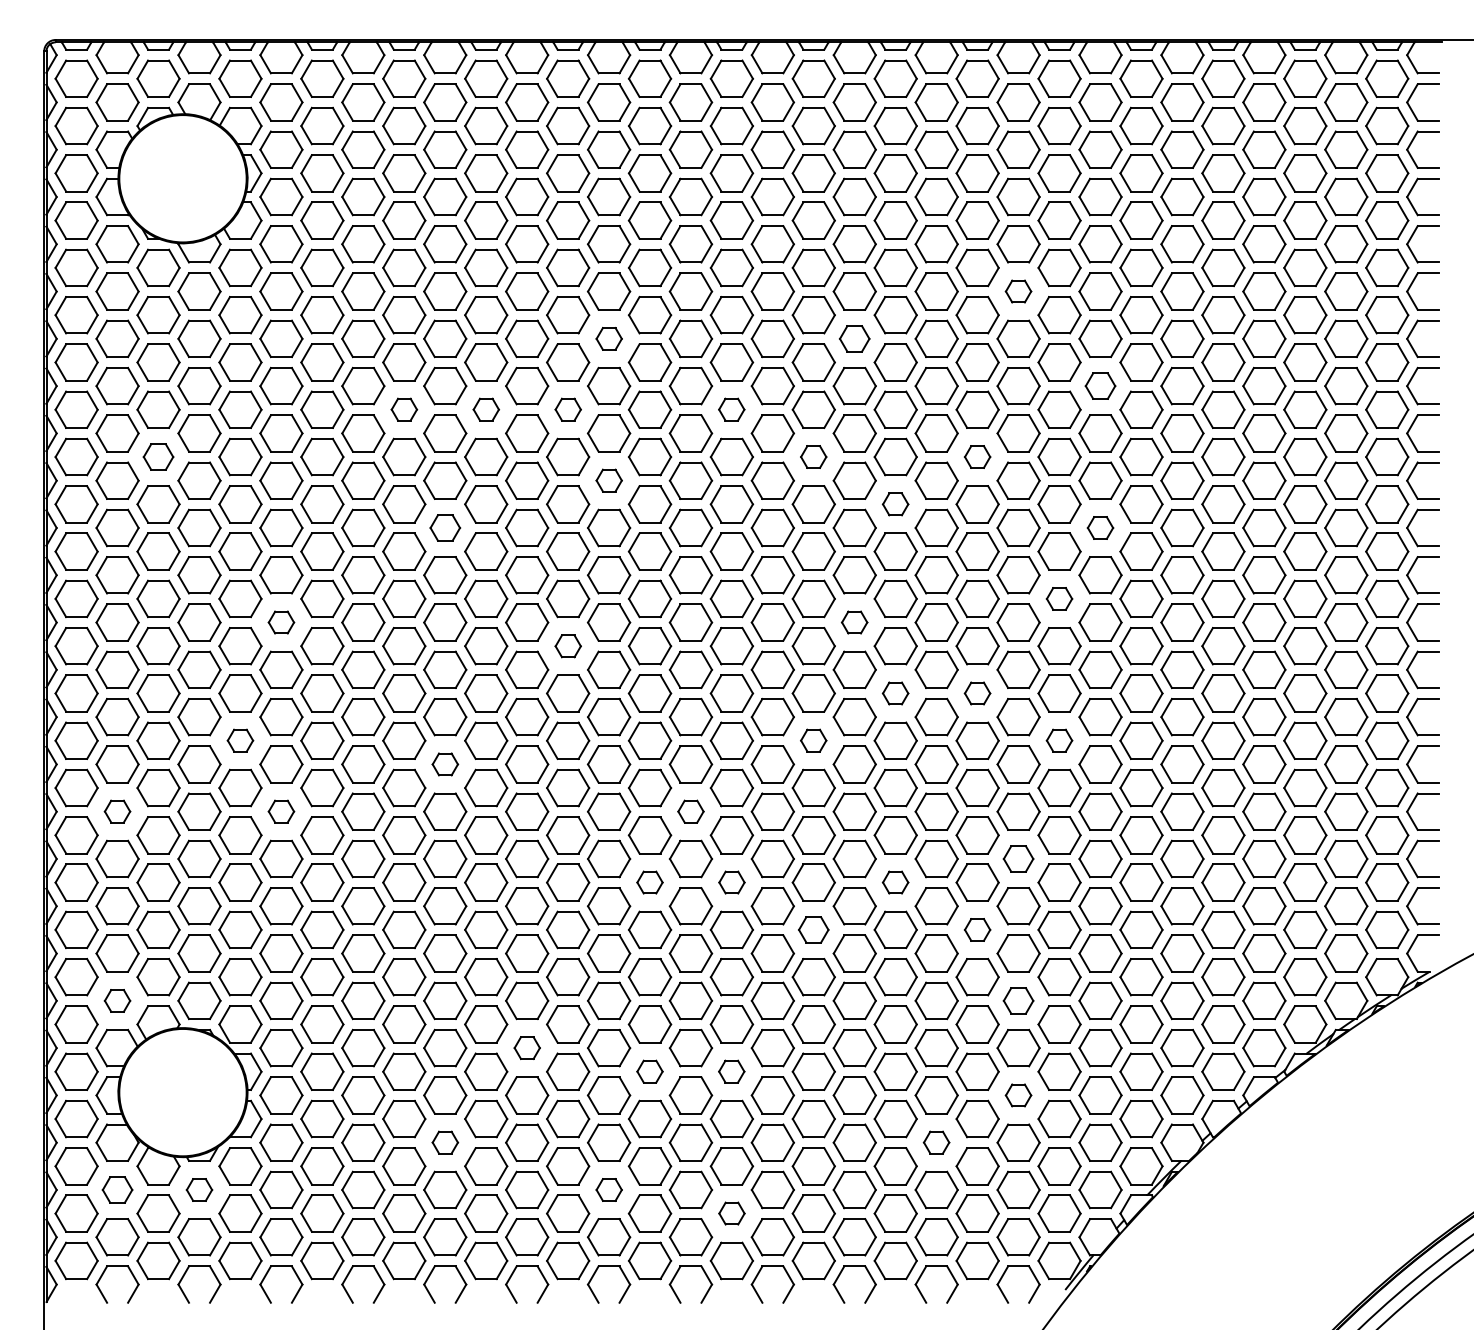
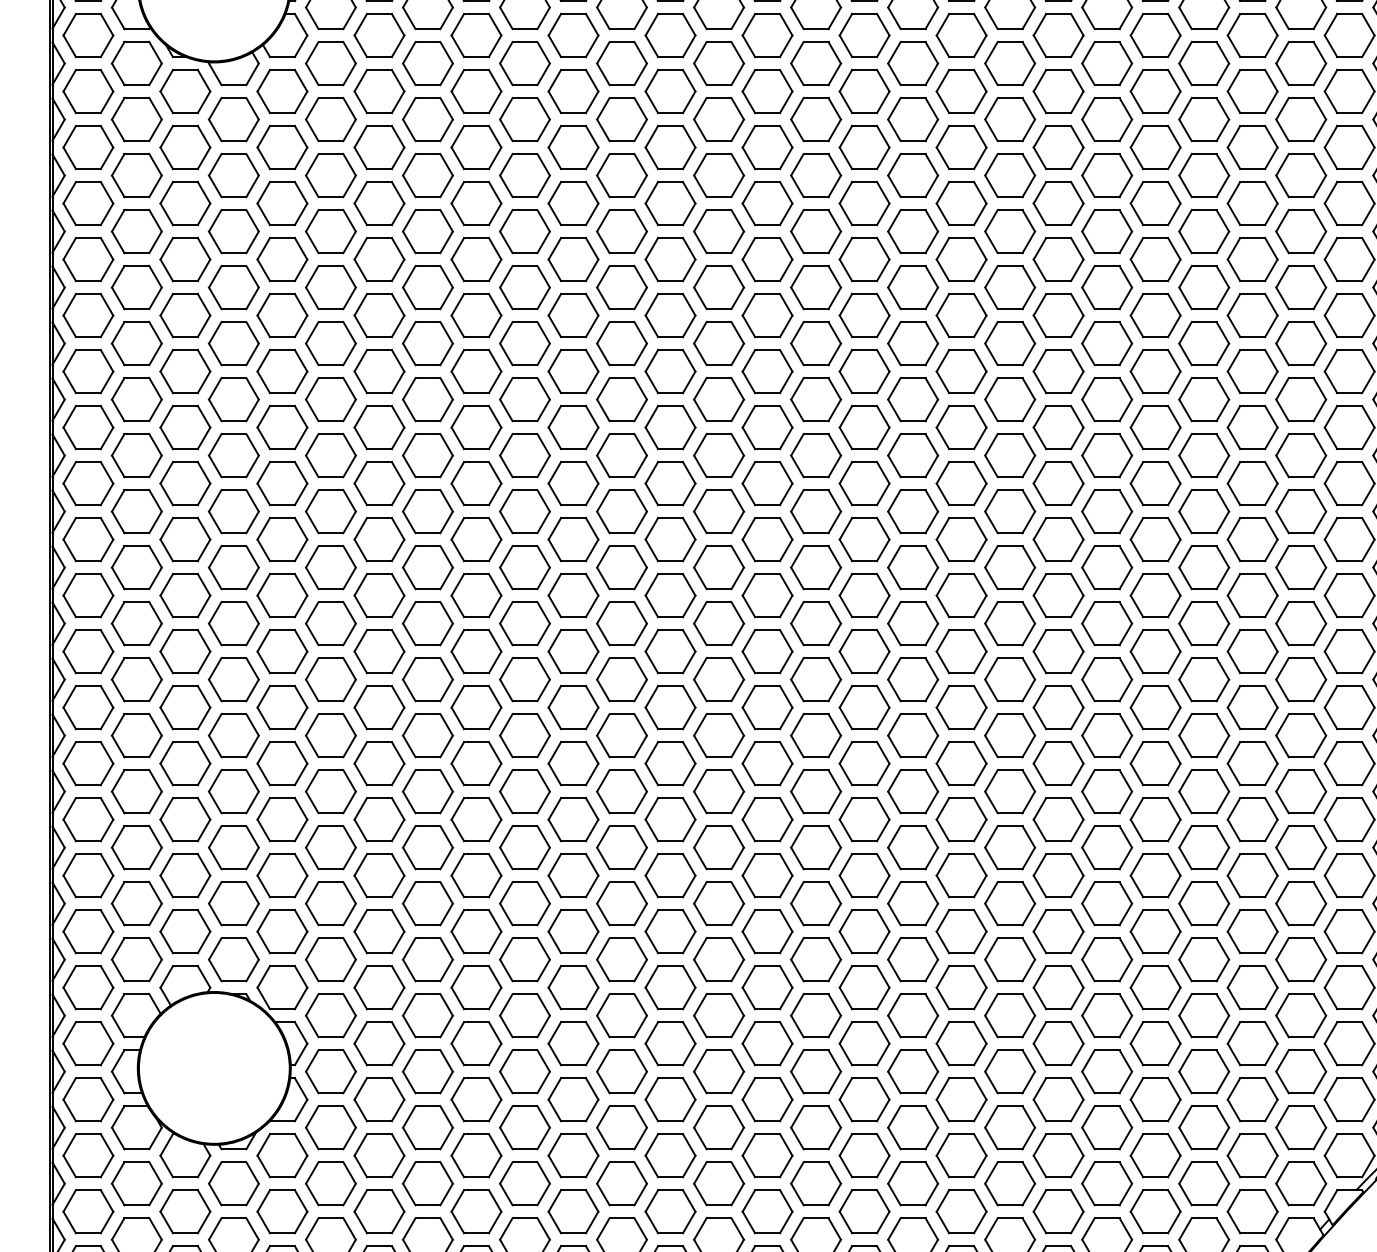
part: (1018, 291) -> (1204, 119), size x1.67
part: (609, 338) -> (719, 175), size x1.67
part: (854, 338) -> (1009, 175), size x1.43
part: (1100, 385) -> (1301, 230), size x1.43
part: (404, 409) -> (476, 259), size x1.67
part: (486, 409) -> (573, 259), size x1.67
part: (568, 409) -> (670, 259), size x1.67
part: (731, 409) -> (864, 259), size x1.67
part: (158, 456) -> (185, 314), size x1.43
part: (813, 456) -> (961, 314), size x1.67
part: (977, 456) -> (1155, 314), size x1.67
part: (609, 480) -> (719, 343), size x1.67
part: (895, 504) -> (1058, 371), size x1.67
part: (445, 527) -> (525, 399), size x1.43
part: (1100, 527) -> (1301, 399), size x1.67
part: (1059, 598) -> (1252, 483), size x1.67
part: (281, 622) -> (331, 511), size x1.67
part: (854, 622) -> (1009, 511), size x1.67
part: (568, 646) -> (670, 539), size x1.67
part: (895, 693) -> (1058, 595), size x1.67
part: (977, 693) -> (1155, 595), size x1.67
part: (240, 740) -> (282, 651), size x1.67
part: (813, 740) -> (961, 651), size x1.67
part: (1059, 740) -> (1252, 651), size x1.67
part: (445, 764) -> (525, 679), size x1.67
part: (117, 811) -> (136, 735), size x1.67
part: (281, 811) -> (331, 735), size x1.67
part: (690, 811) -> (815, 735), size x1.67
part: (1018, 858) -> (1204, 791), size x1.43
part: (649, 882) -> (766, 819), size x1.67
part: (731, 882) -> (864, 819), size x1.67
part: (895, 882) -> (1058, 819), size x1.67
part: (813, 929) -> (961, 875), size x1.43
part: (977, 929) -> (1155, 875), size x1.67
part: (117, 1000) -> (136, 959), size x1.67
part: (1018, 1000) -> (1204, 959), size x1.43
part: (527, 1047) -> (622, 1014), size x1.67
part: (649, 1071) -> (766, 1043), size x1.67
part: (731, 1071) -> (864, 1043), size x1.67
part: (1018, 1095) -> (1204, 1071), size x1.67
part: (445, 1142) -> (525, 1127), size x1.67
part: (936, 1142) -> (1106, 1127), size x1.67
part: (117, 1189) -> (136, 1183), size x1.43
part: (199, 1189) -> (233, 1183), size x1.67
part: (609, 1189) -> (719, 1183), size x1.67
part: (731, 1213) -> (864, 1211), size x1.67

